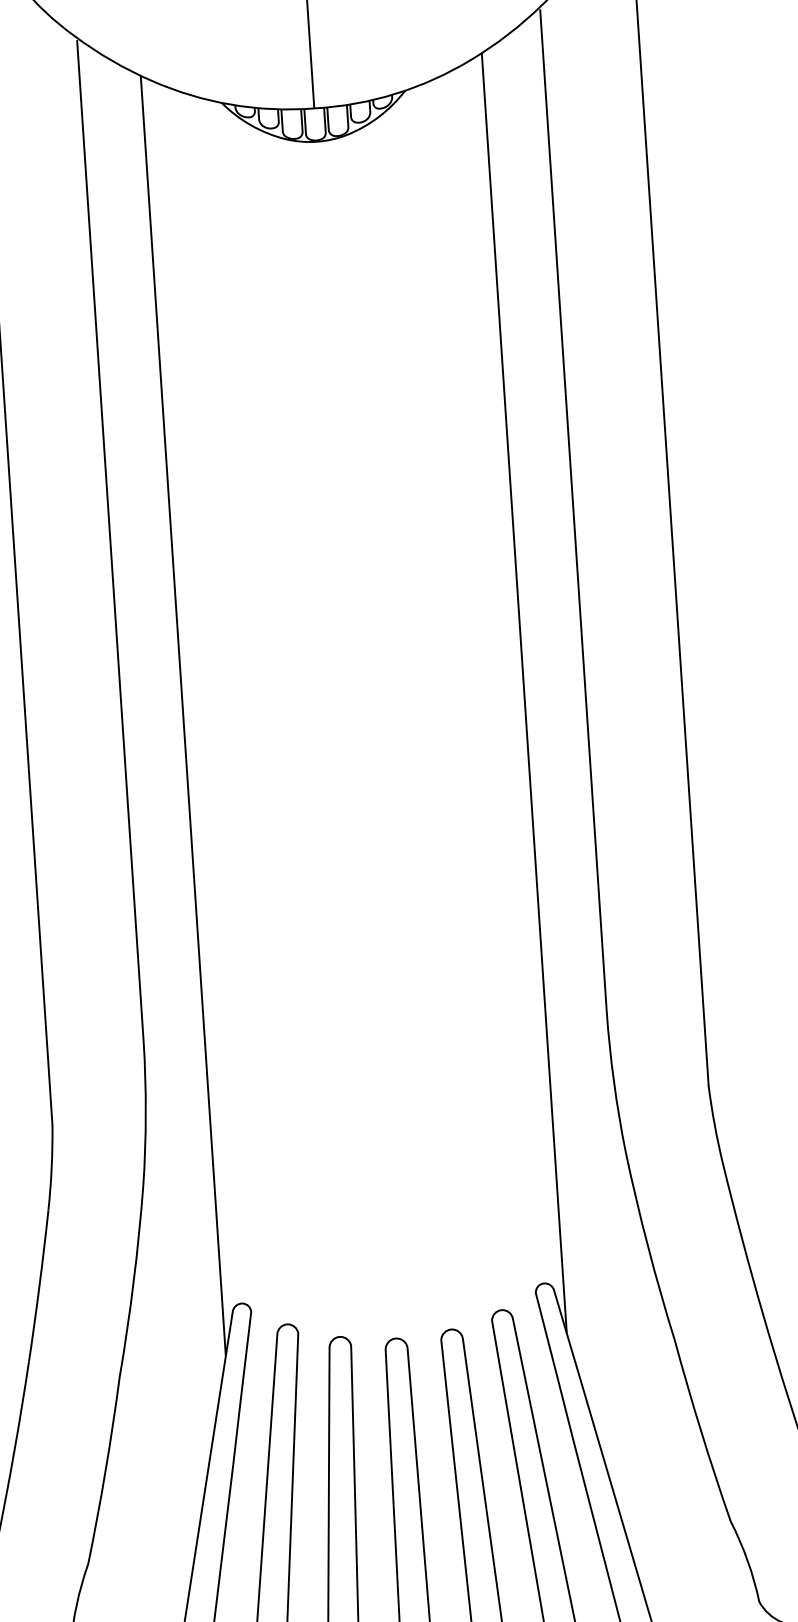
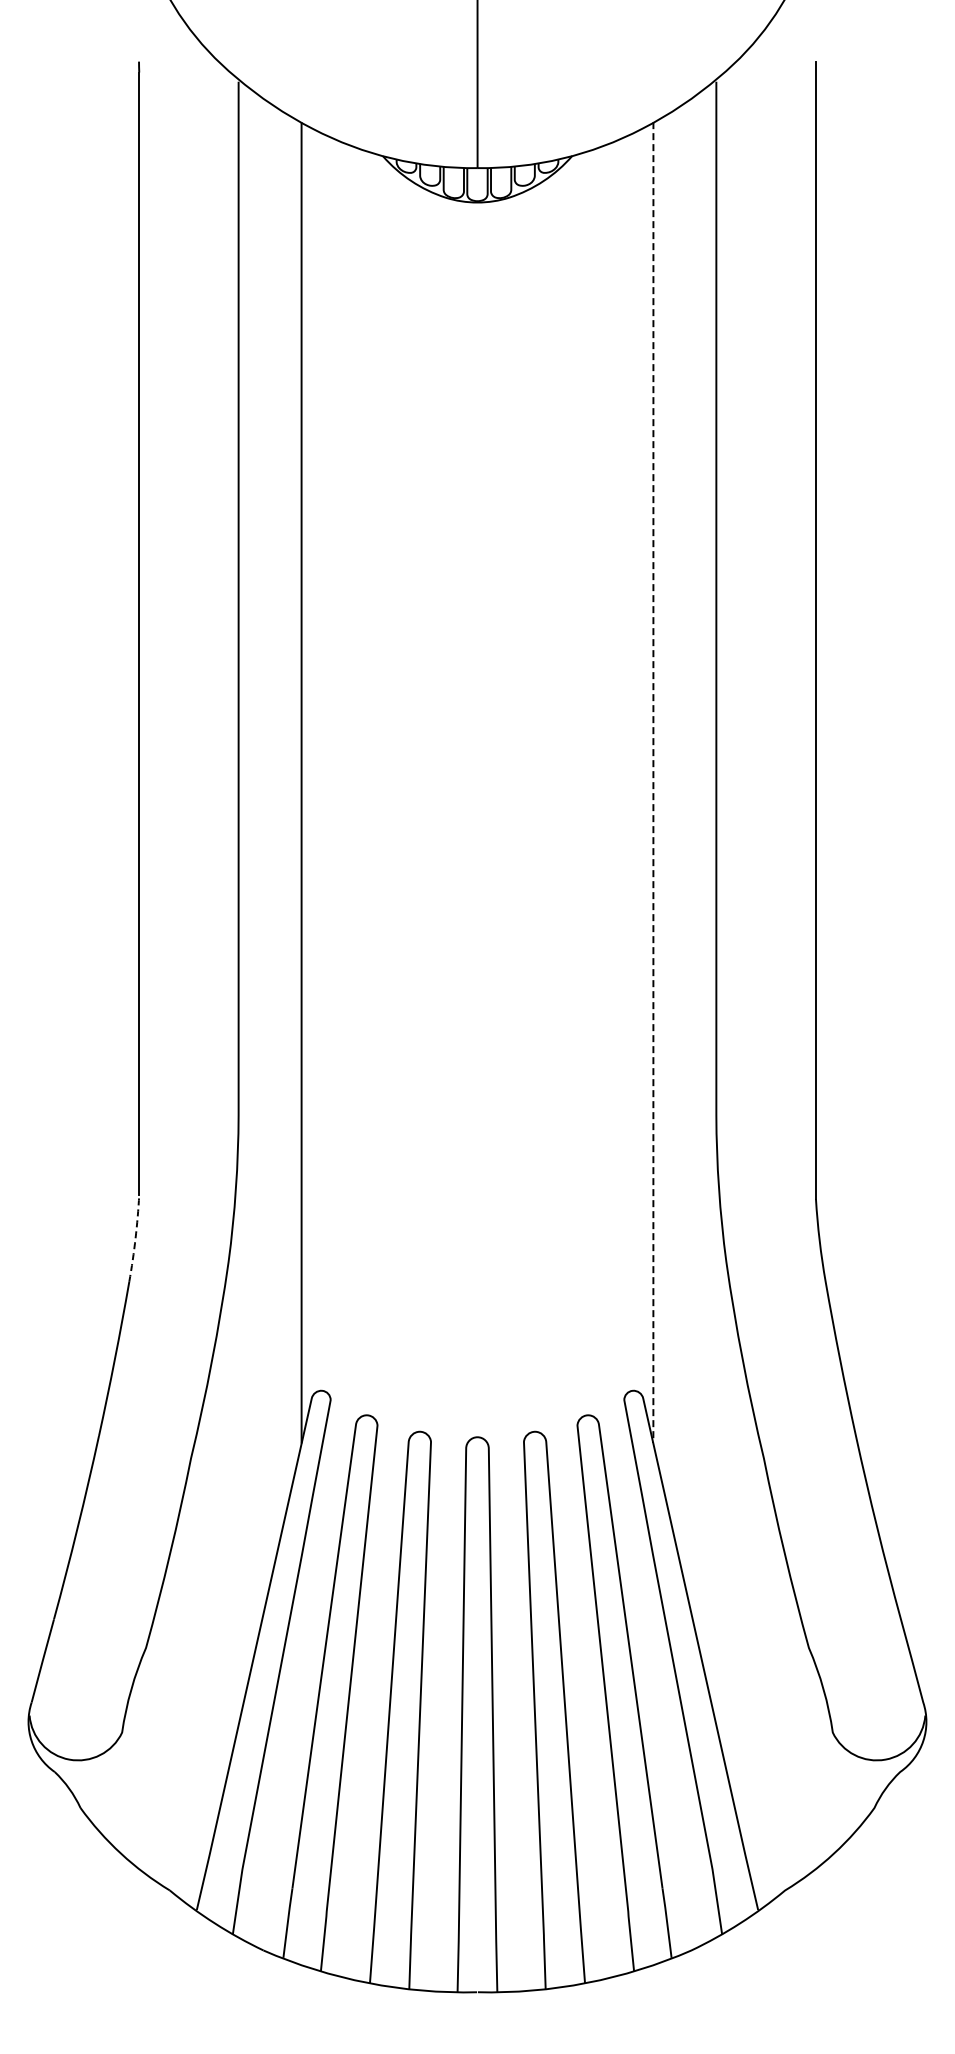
line: (524, 692) -> (653, 782), solid -> dashed
arc: (51, 1167) -> (135, 1238), solid -> dashed

